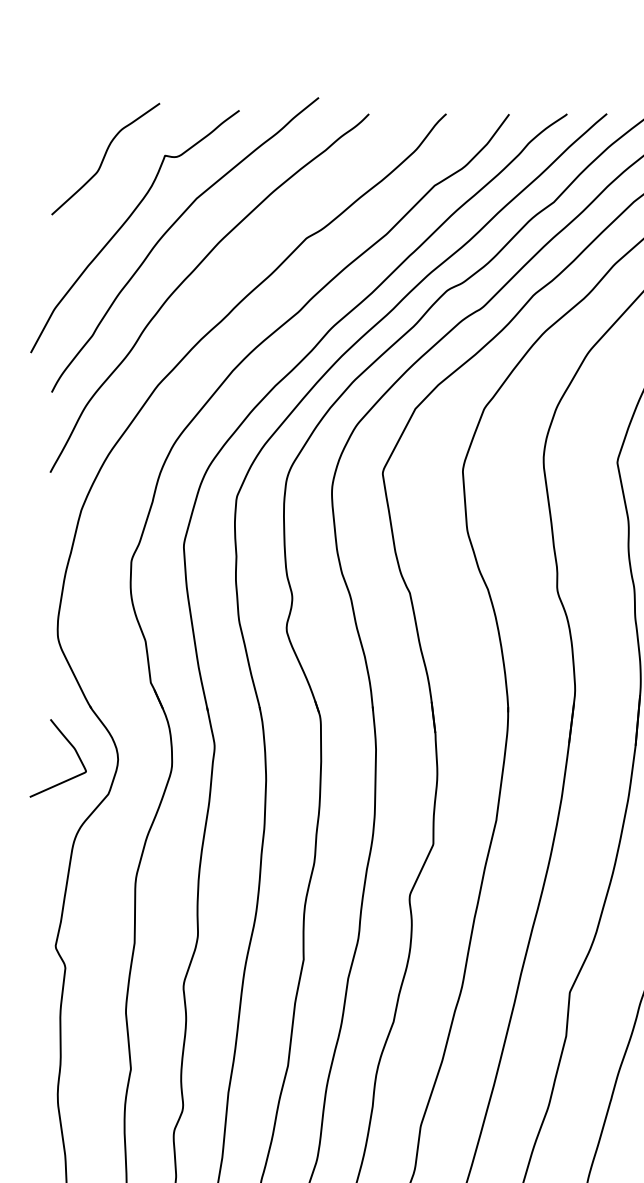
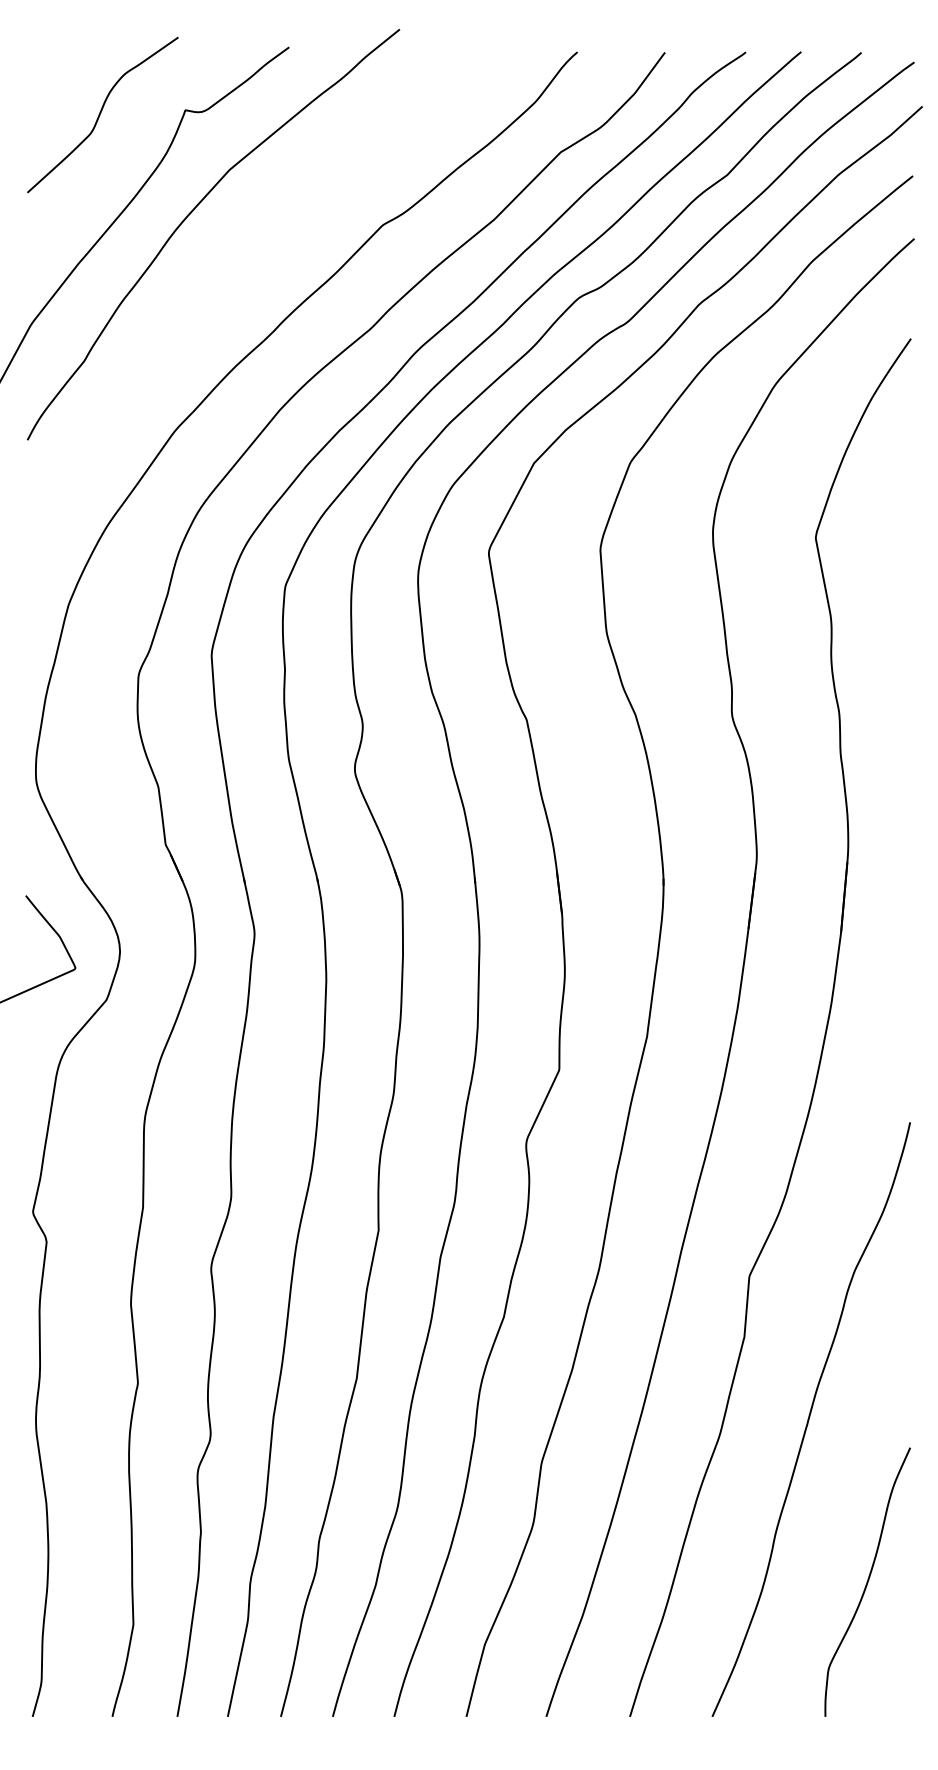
curve: (188, 277) -> (217, 280), removed

